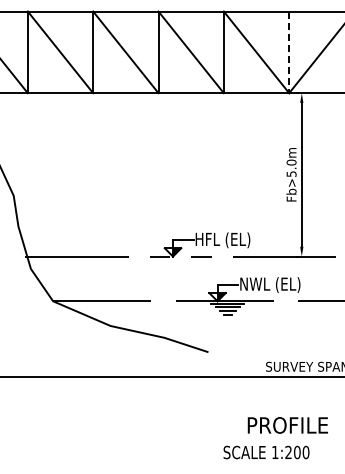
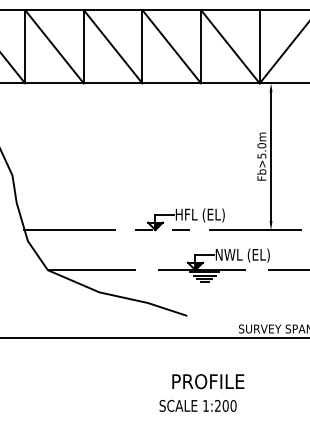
line: (289, 52) -> (260, 46), dashed -> solid
text: (287, 425) -> (207, 381), moved
text: (266, 452) -> (198, 405), moved

